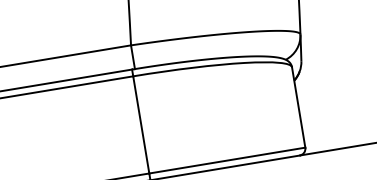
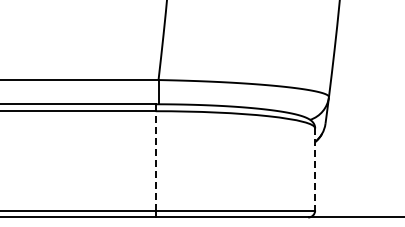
line: (299, 107) -> (315, 169), solid -> dashed
line: (141, 124) -> (155, 160), solid -> dashed

